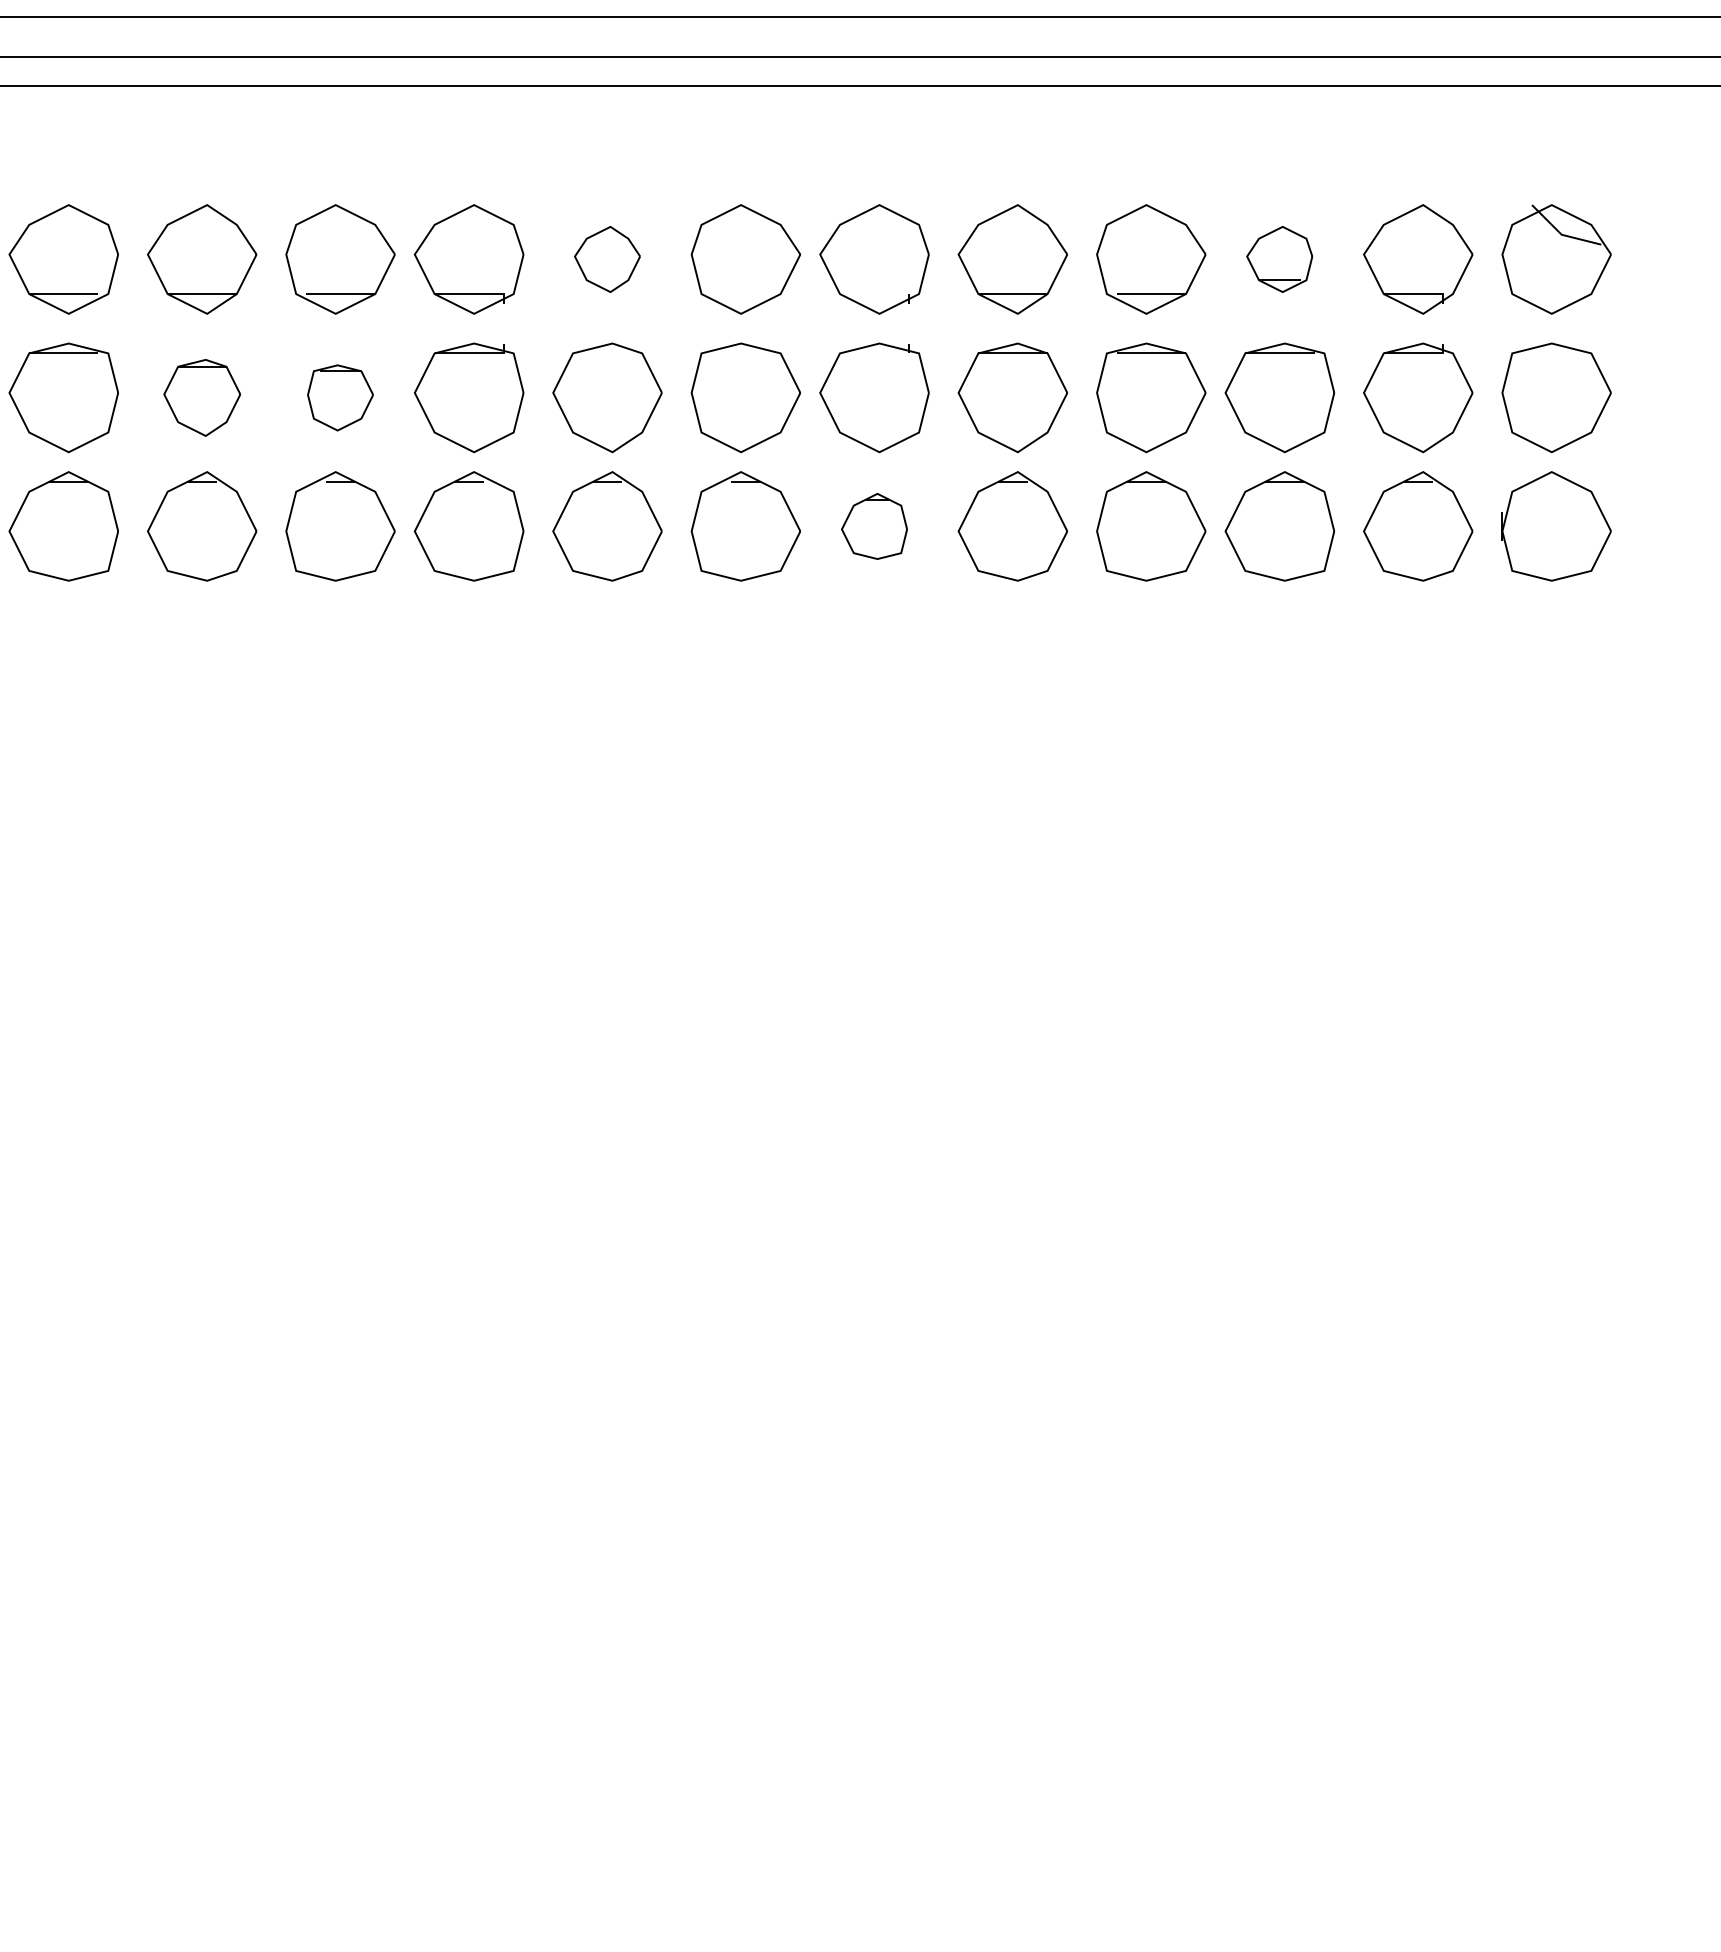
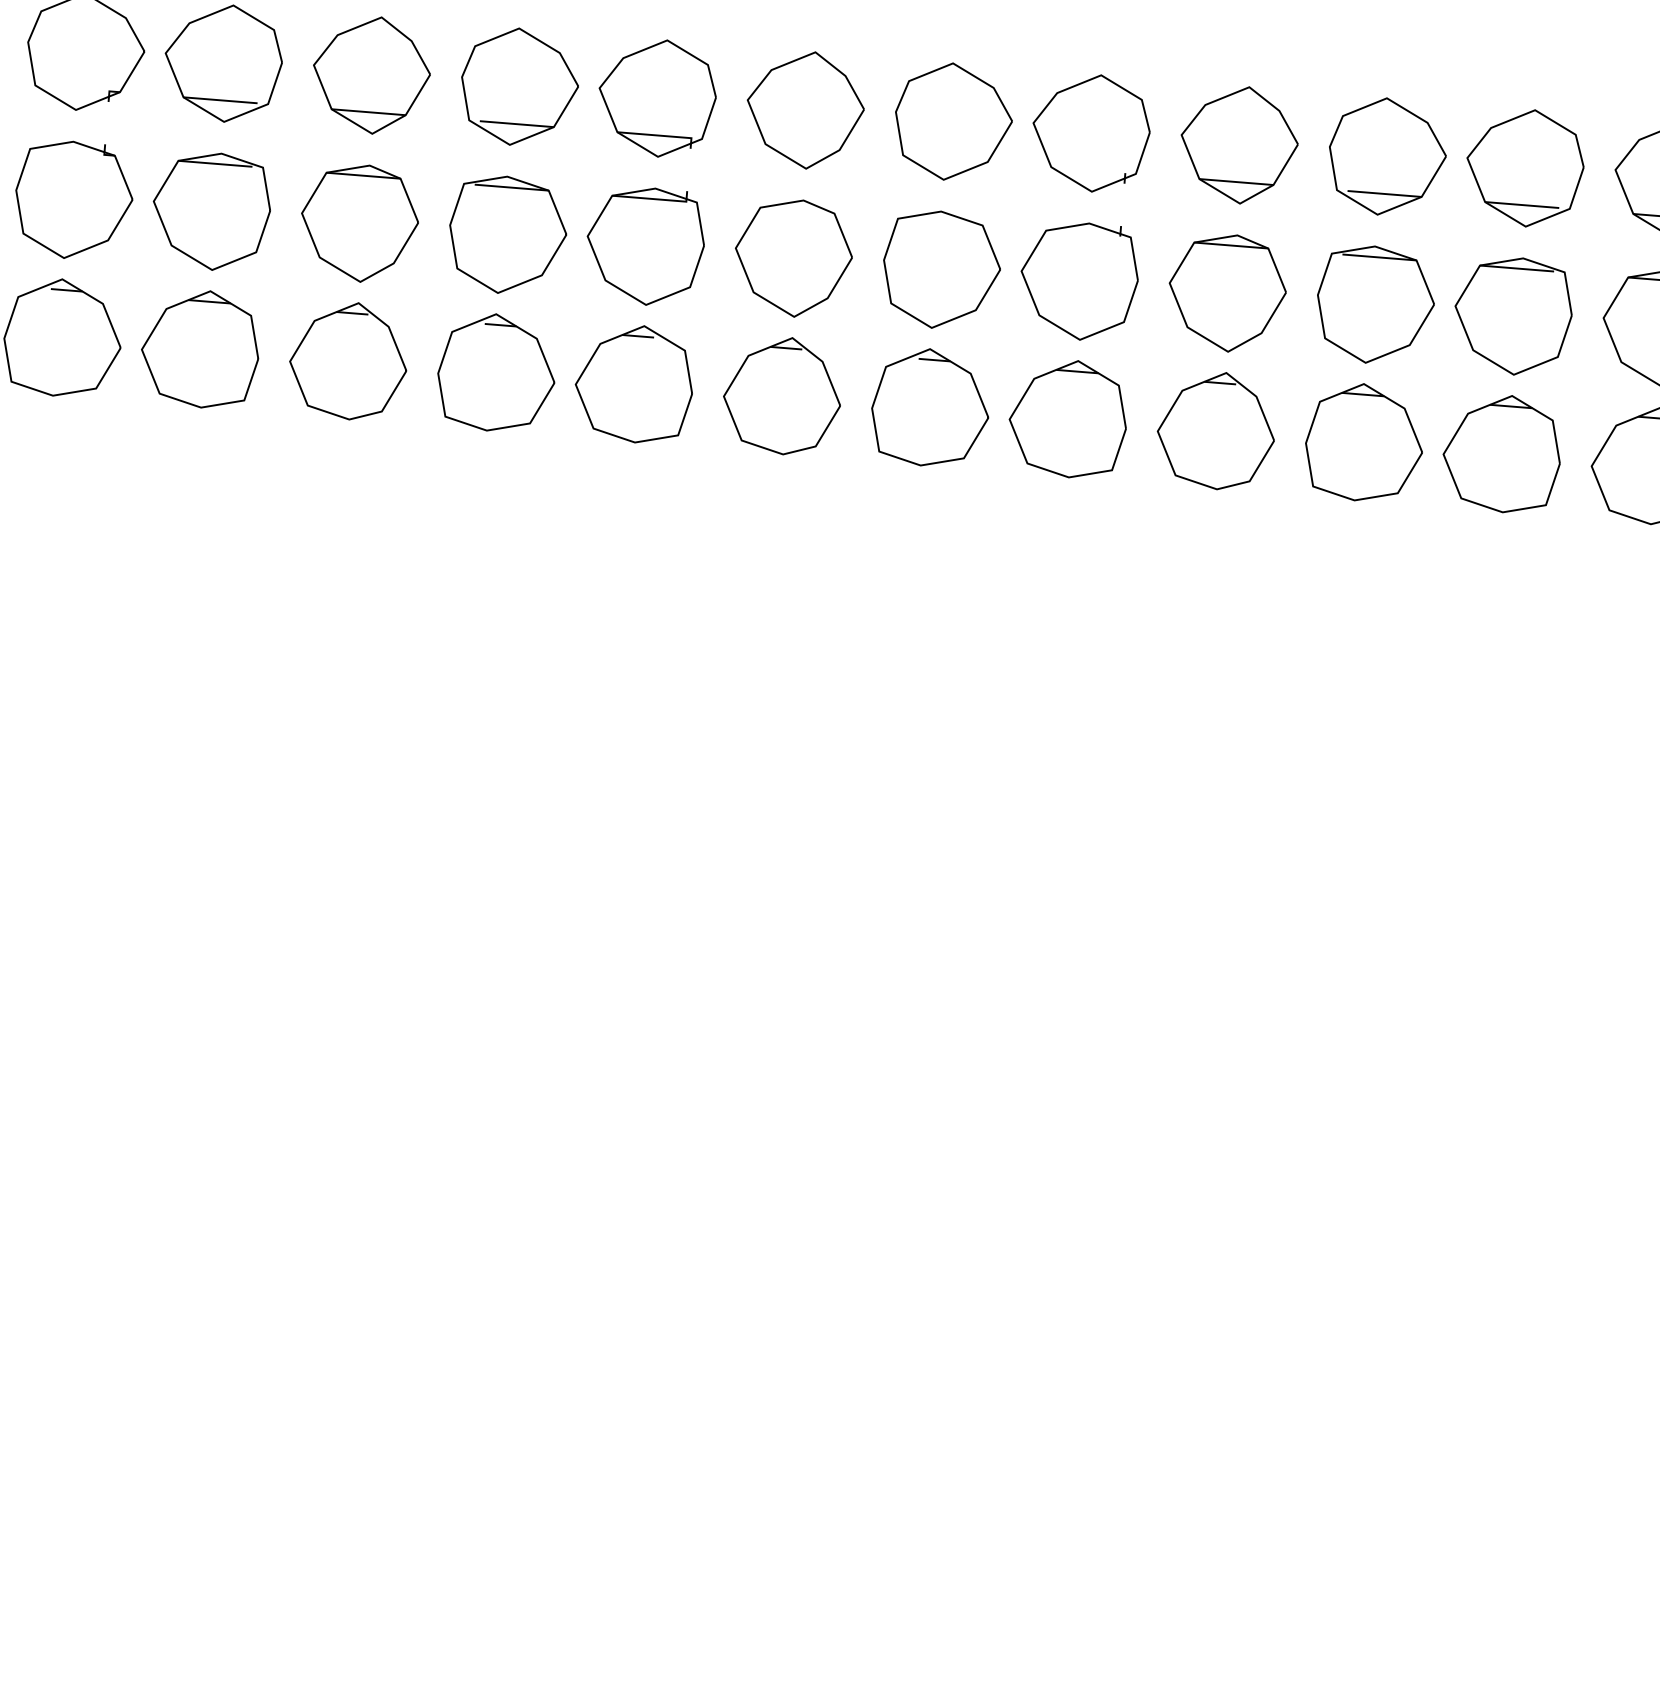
part: (607, 259) -> (805, 110), size x1.67
part: (1279, 259) -> (1524, 167), size x1.67
part: (202, 397) -> (360, 222), size x1.43
part: (340, 397) -> (507, 234), size x1.67
part: (874, 526) -> (1068, 418), size x1.67

